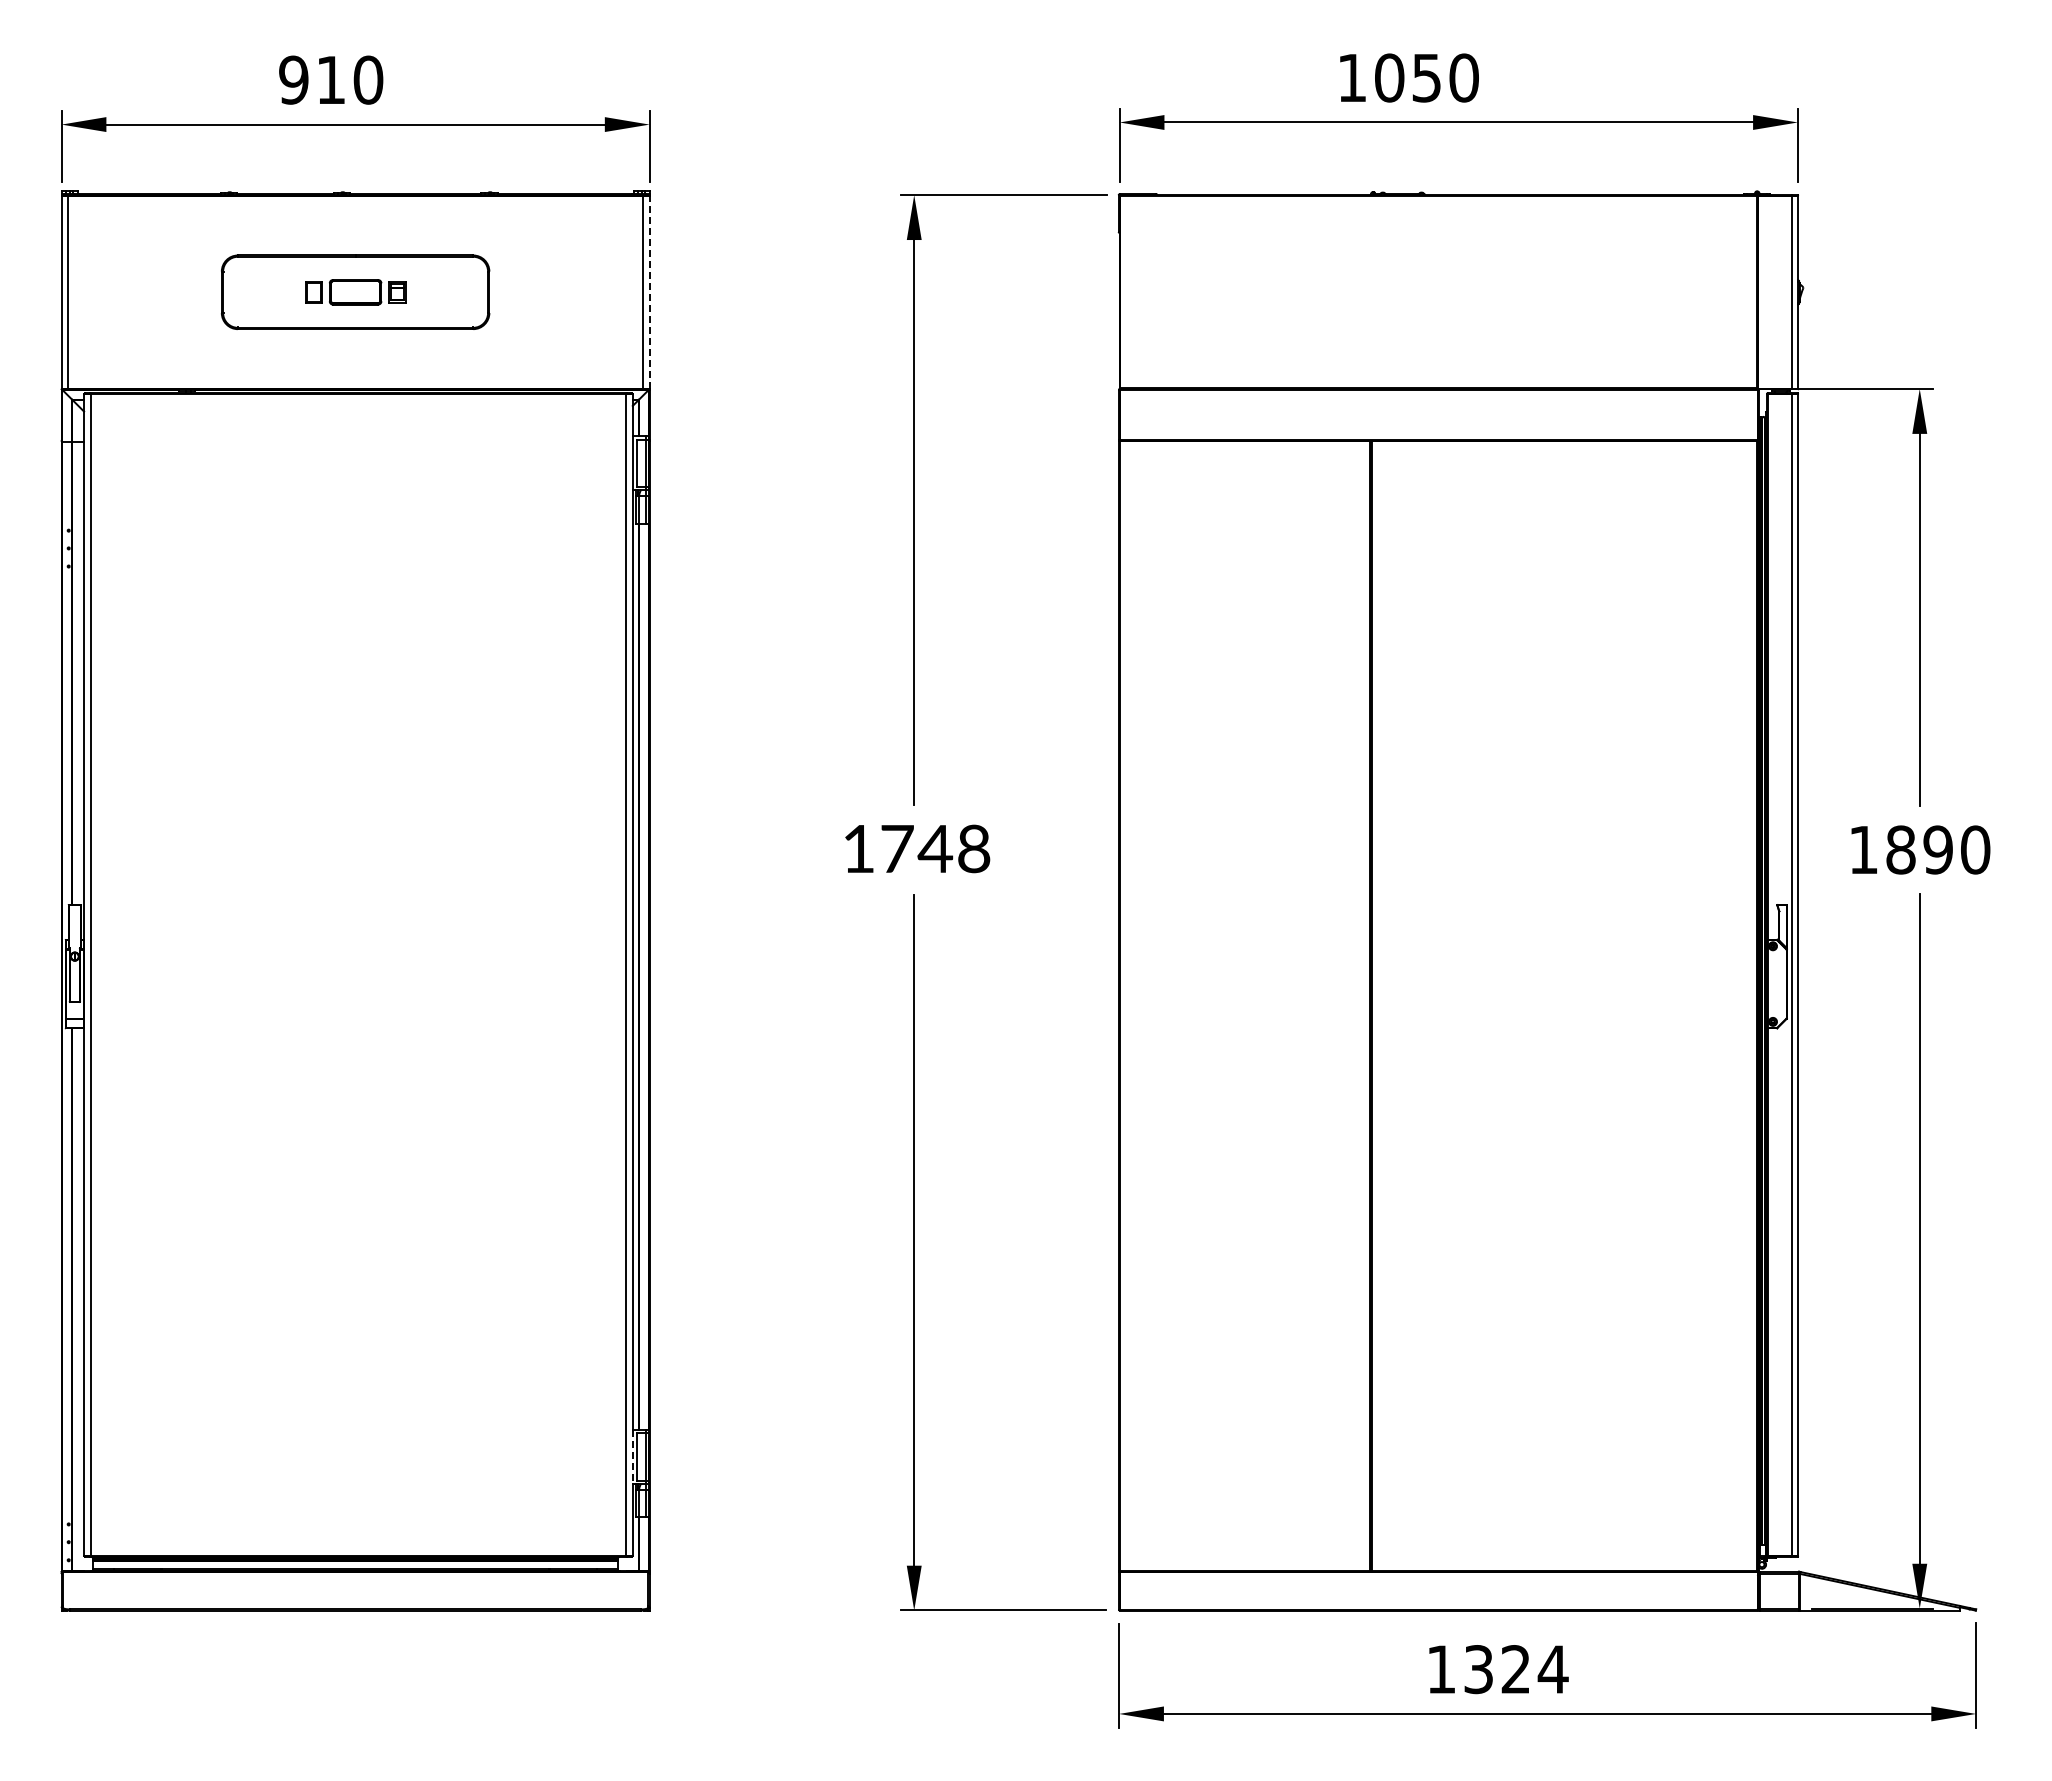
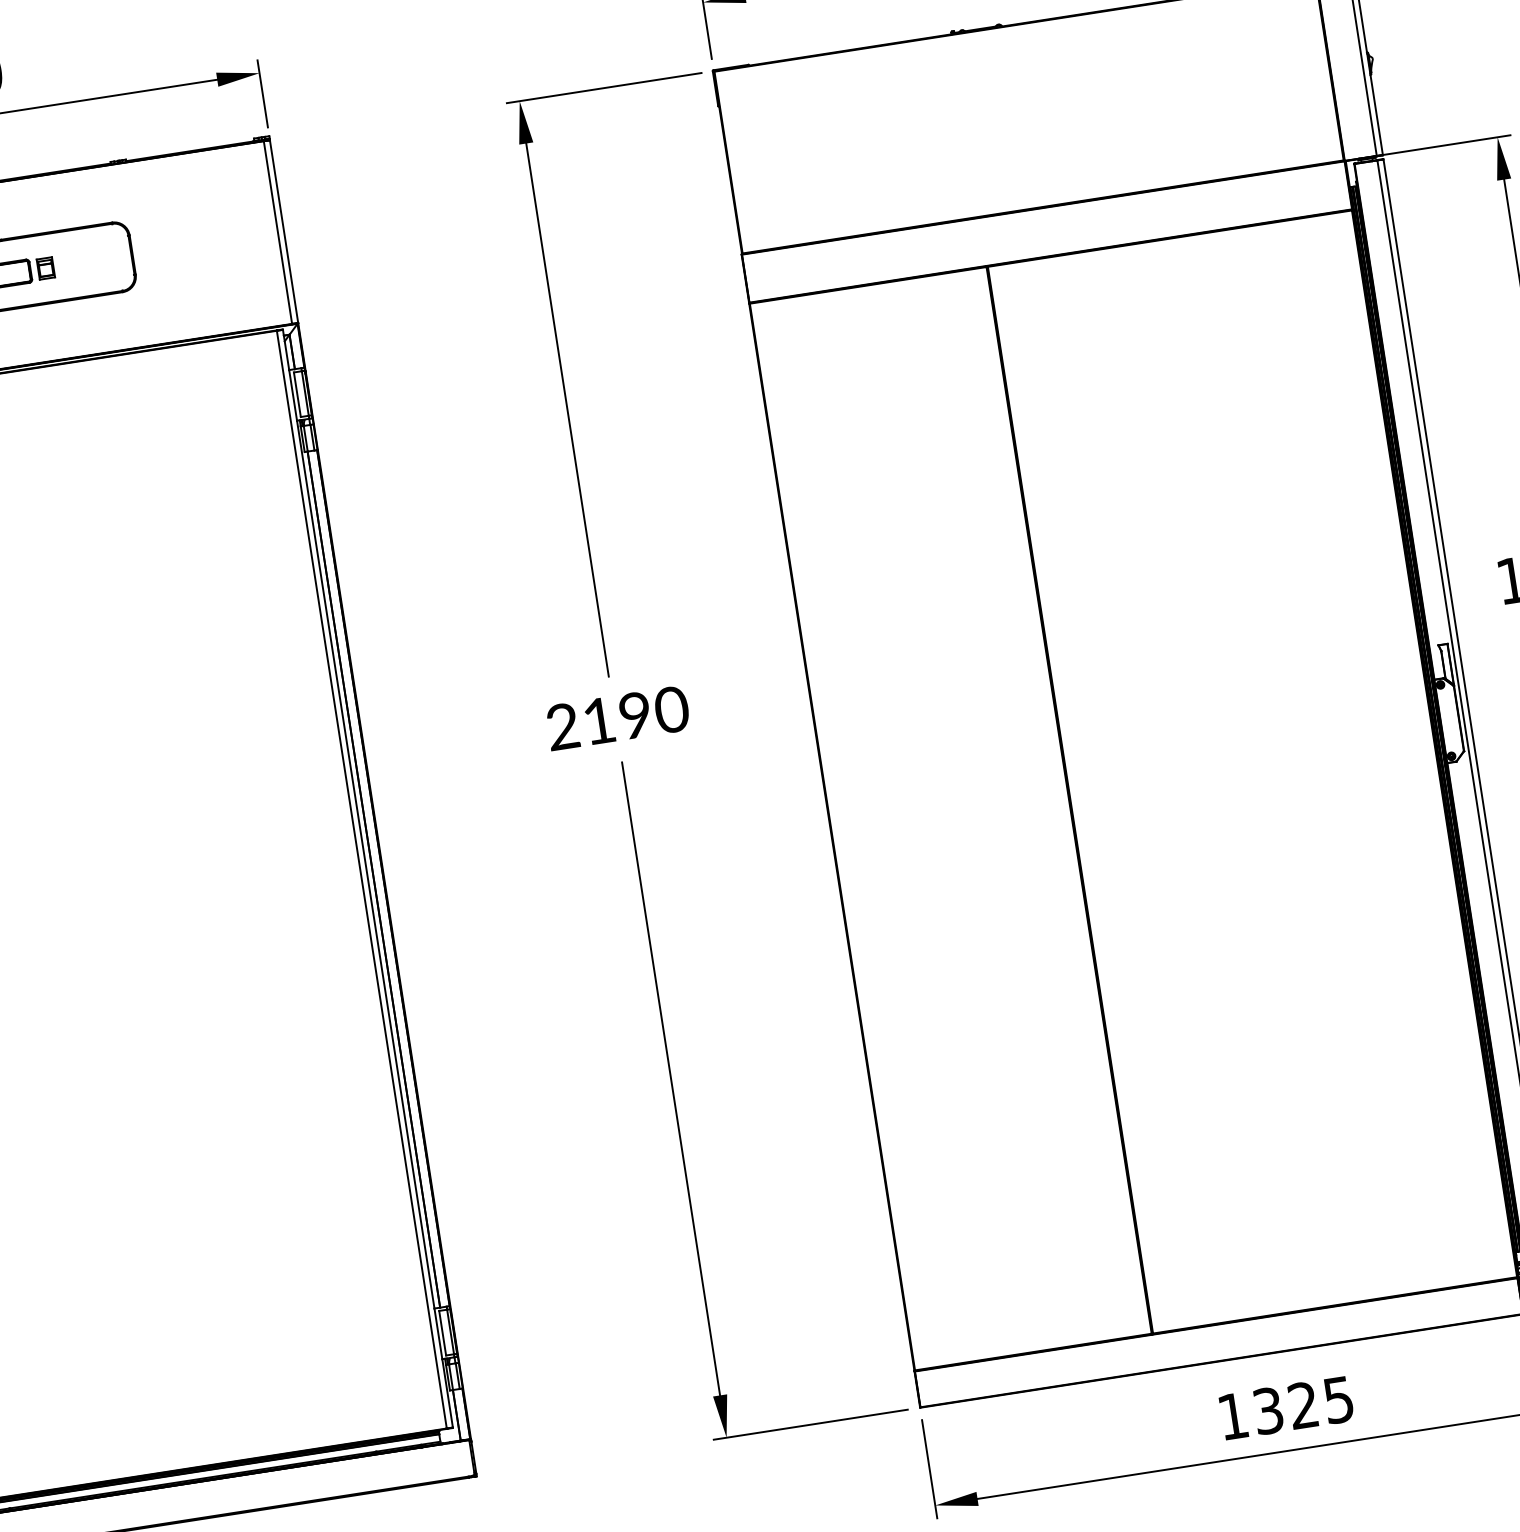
line: (649, 292) -> (283, 231), dashed -> solid
text: (916, 848) -> (617, 717), 1748 -> 2190
line: (632, 1456) -> (438, 1333), dashed -> solid
text: (1552, 1669) -> (1338, 1400), 1324 -> 1325

